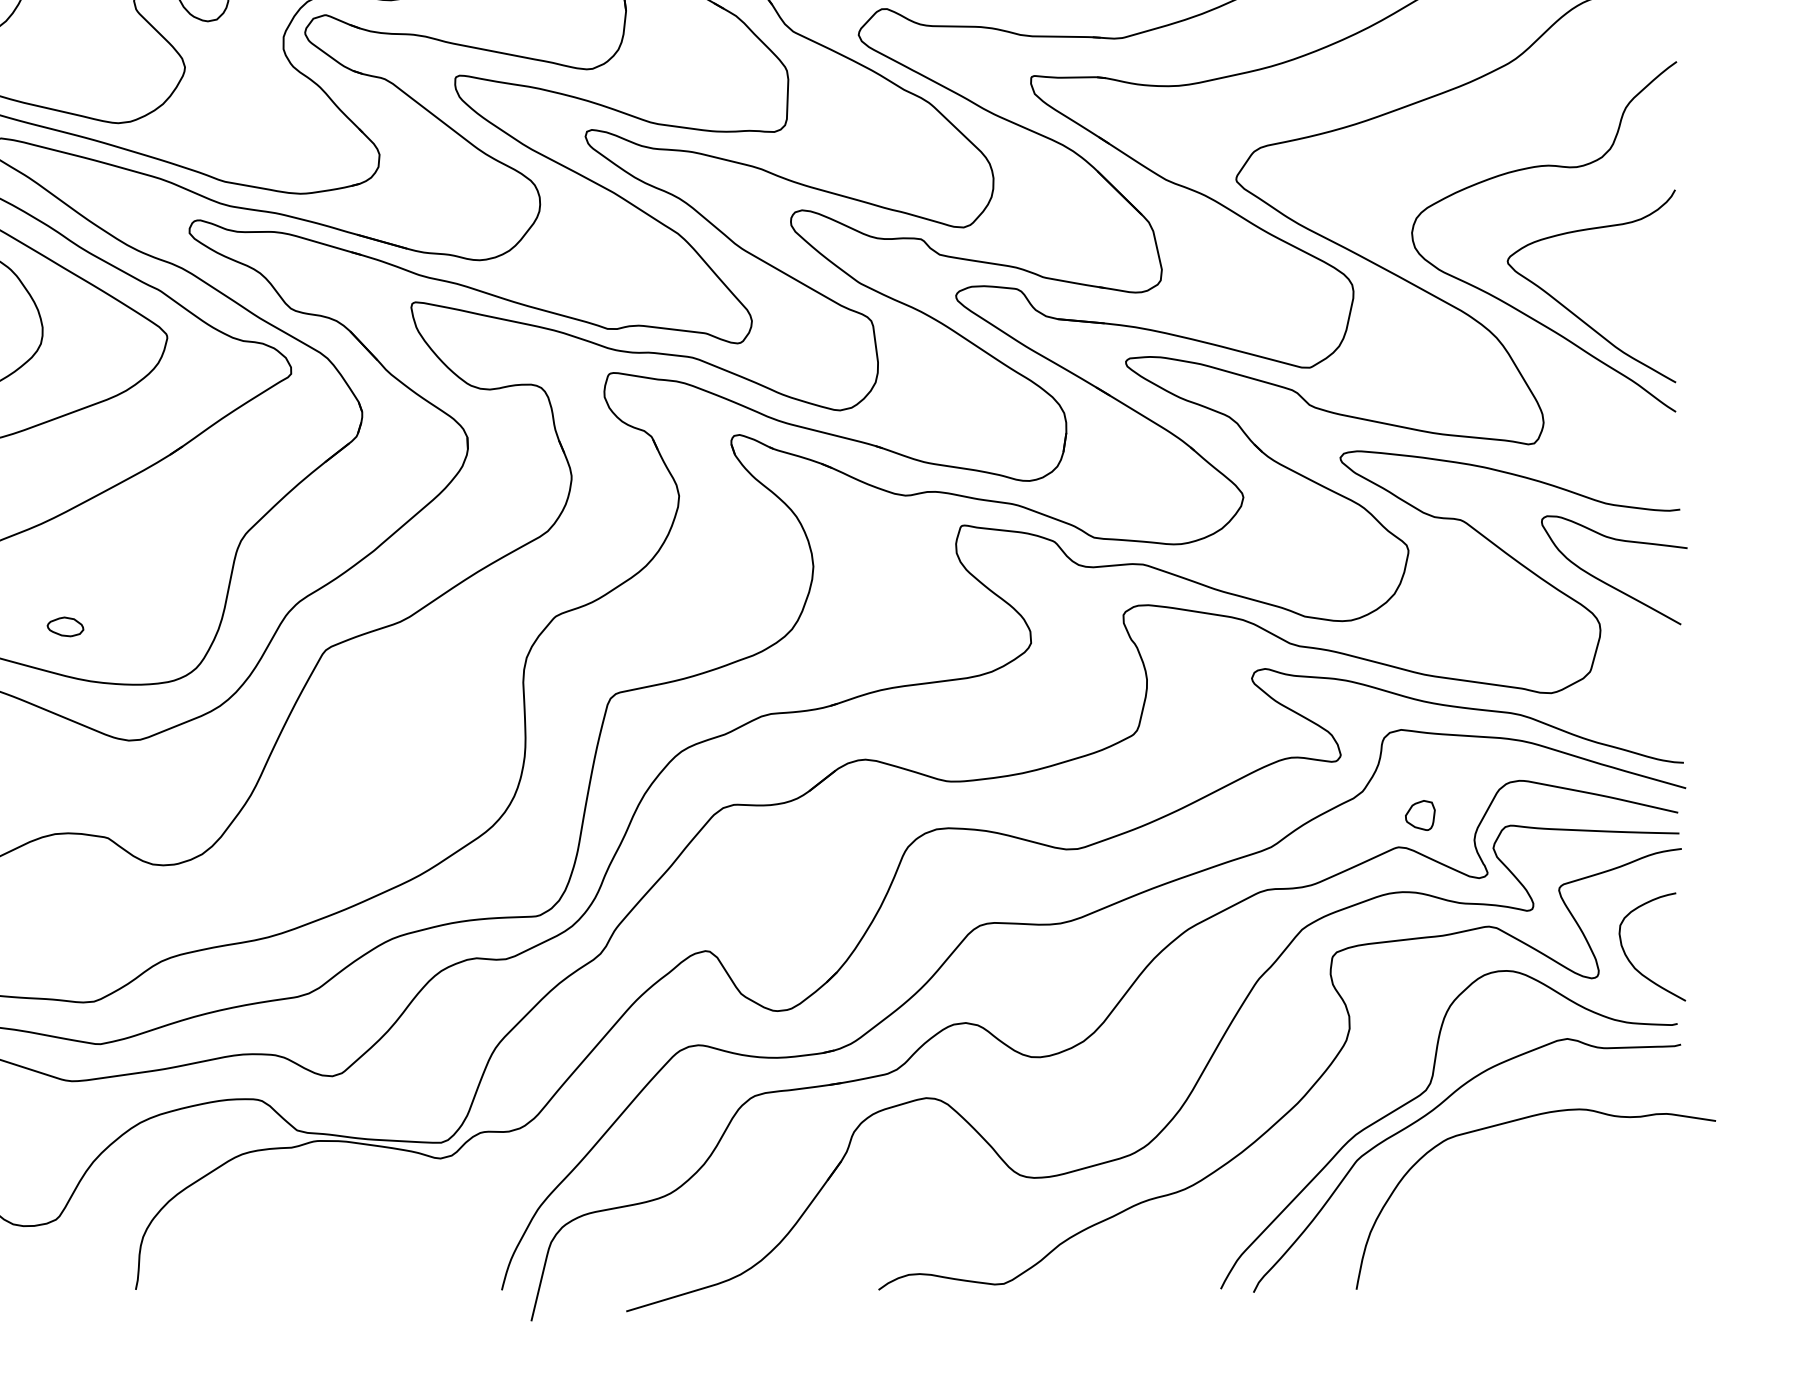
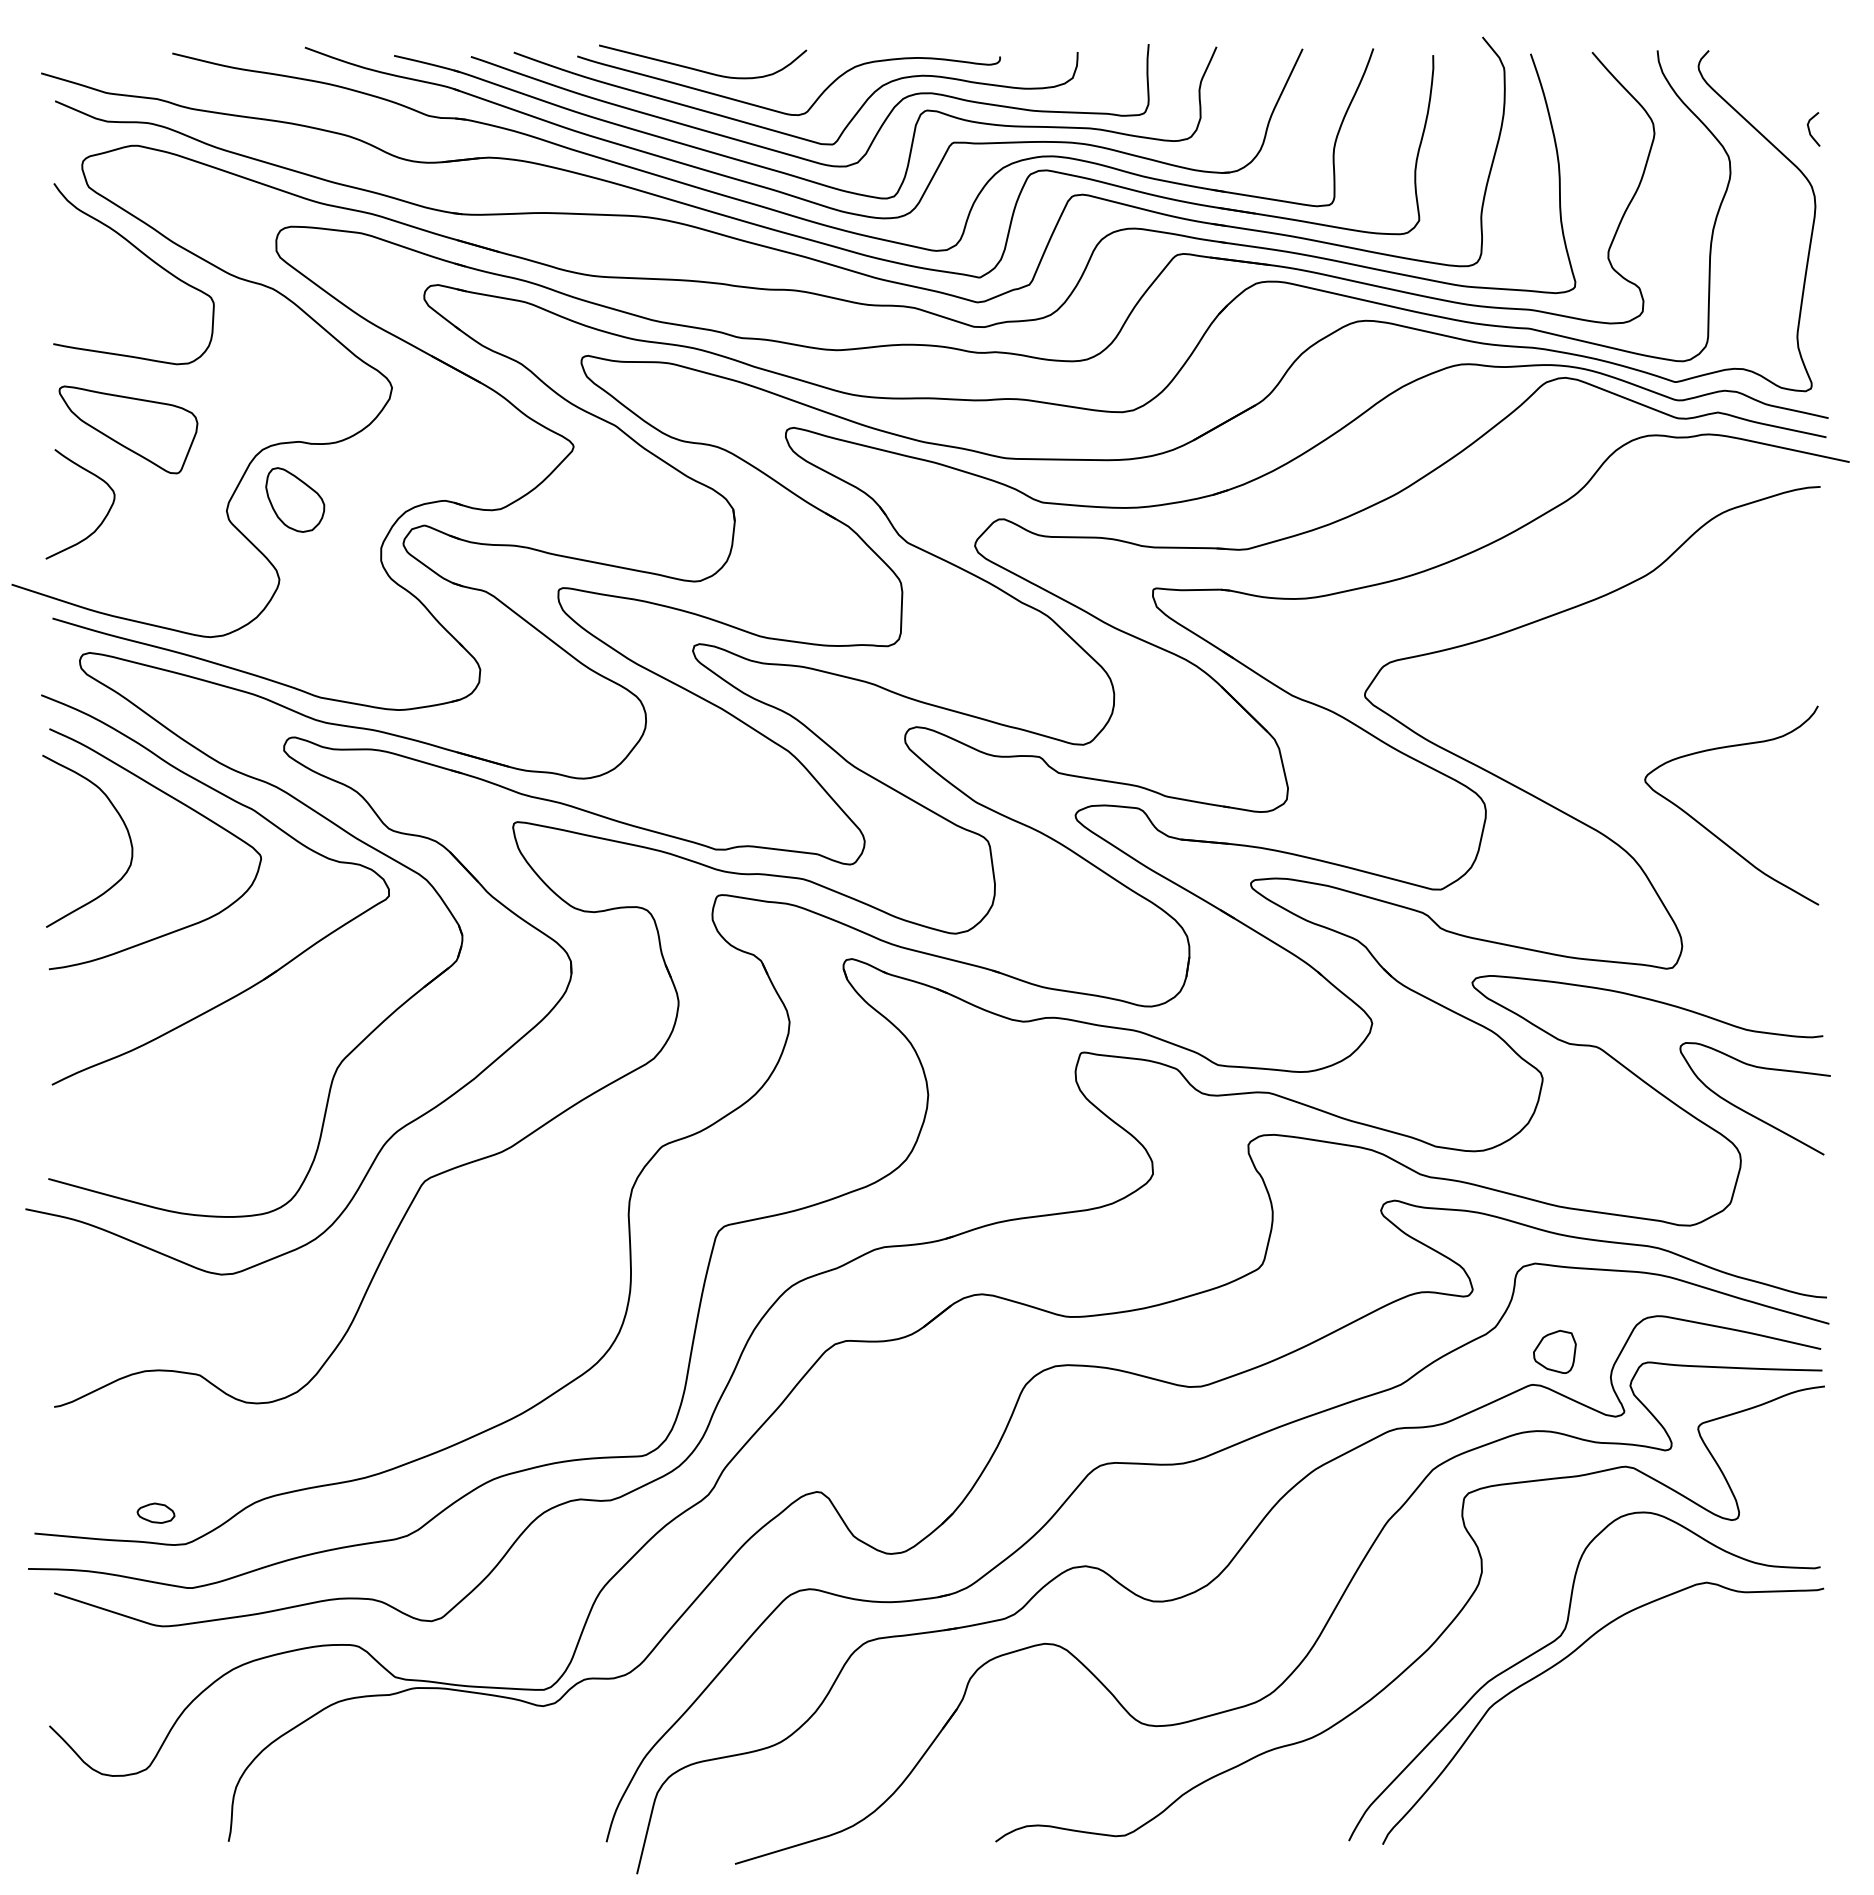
curve: (1530, 169) -> (1668, 684), removed
part: (65, 626) -> (155, 1512), moved
part: (1419, 815) -> (1554, 1351), size x1.4
curve: (1631, 961) -> (1772, 1502), removed
curve: (1517, 1121) -> (1655, 1667), removed

